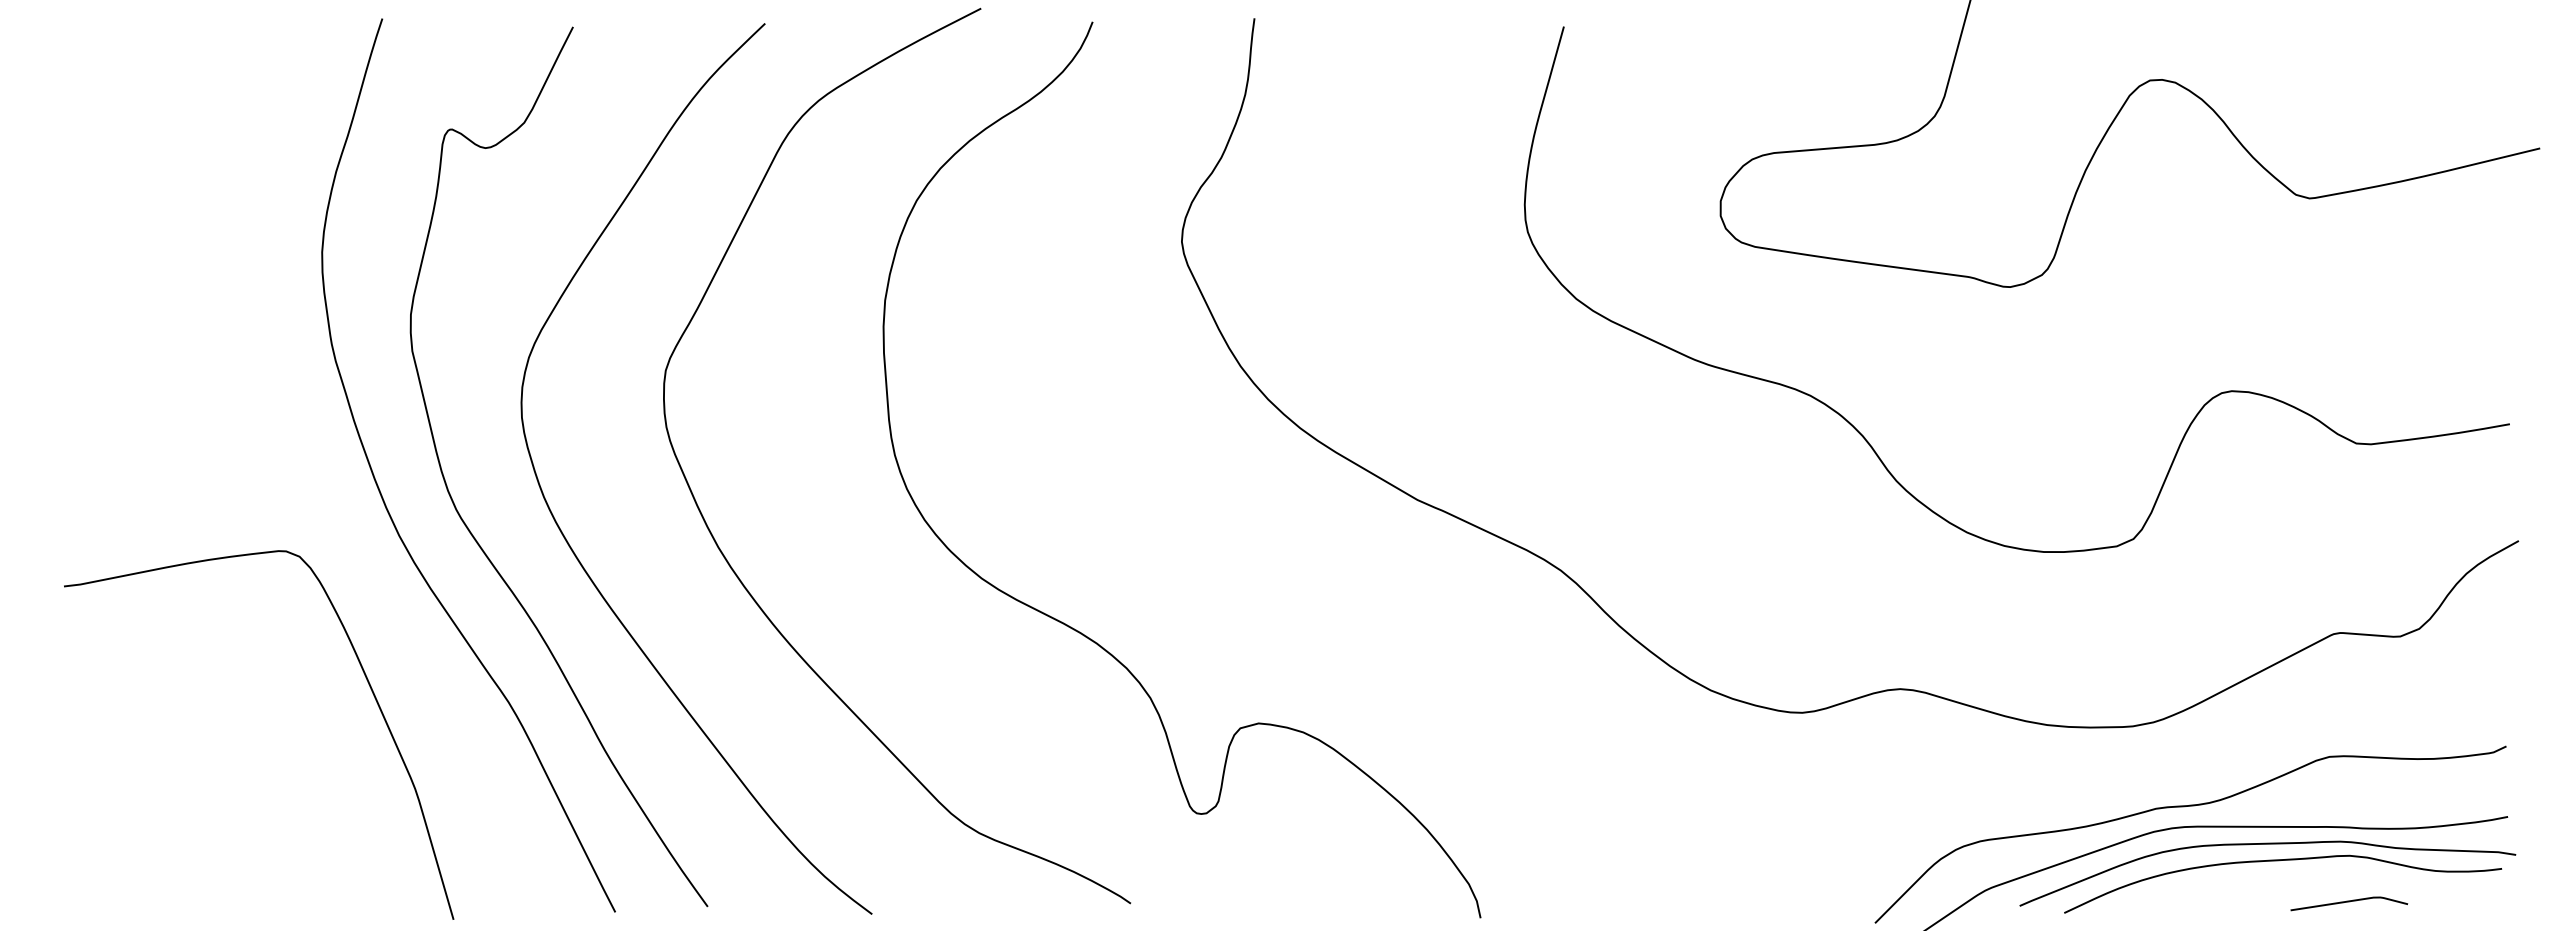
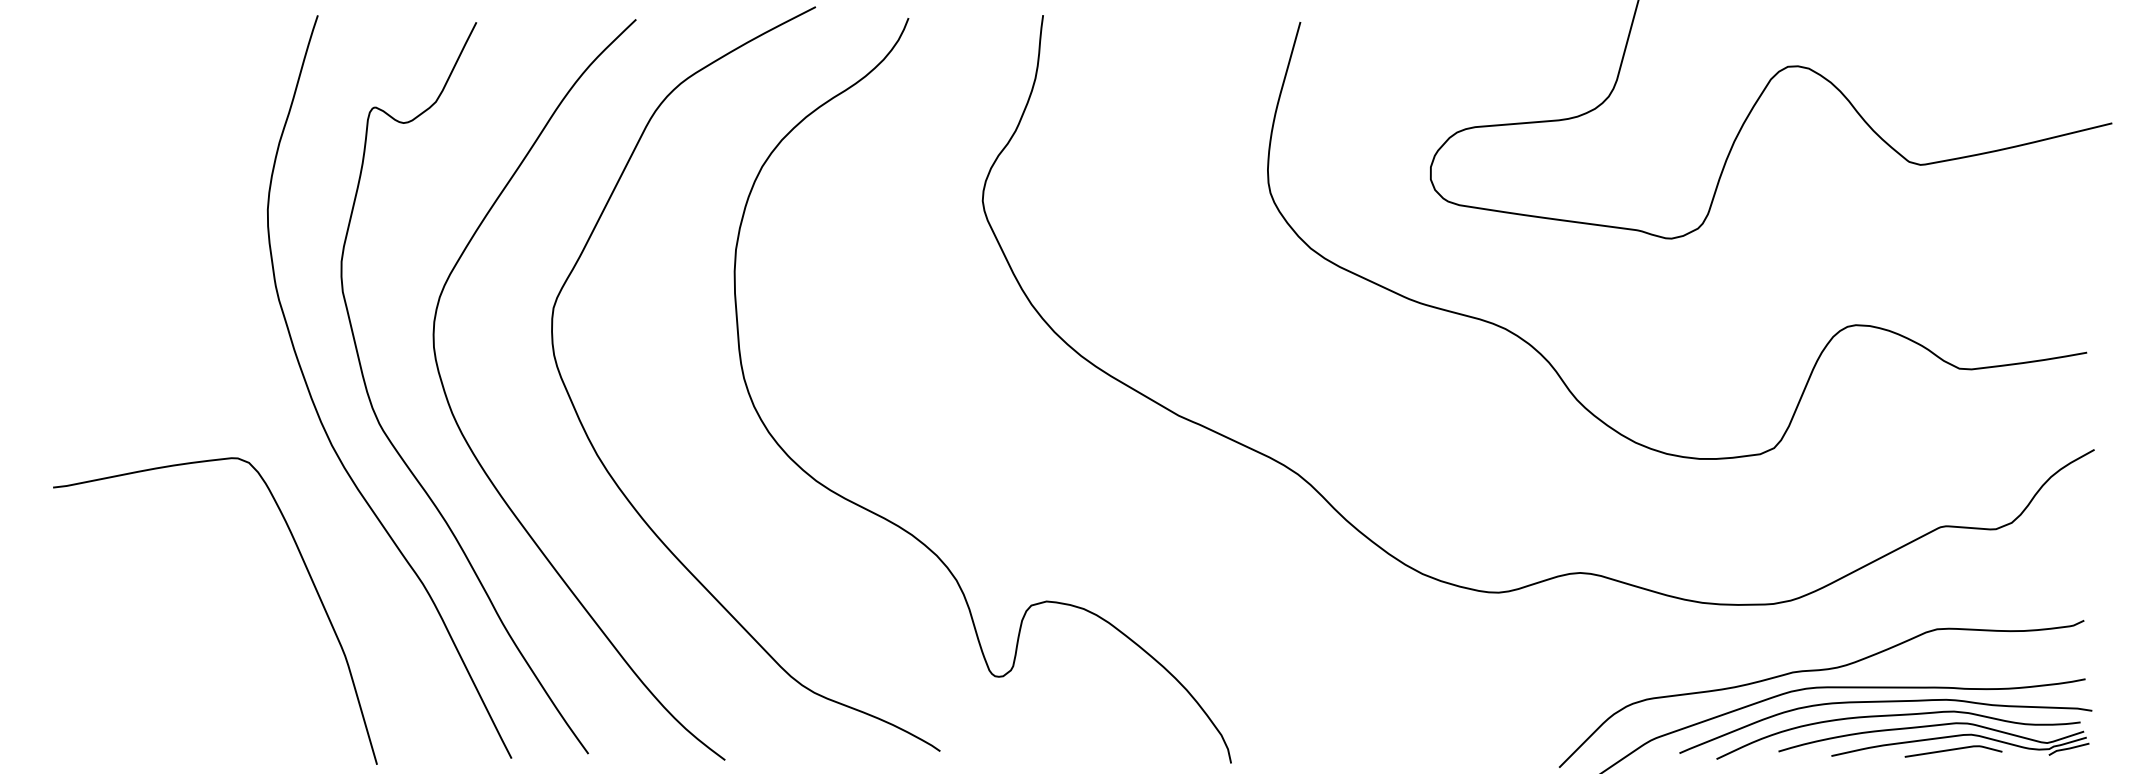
part: (2325, 889) -> (1933, 739), added

